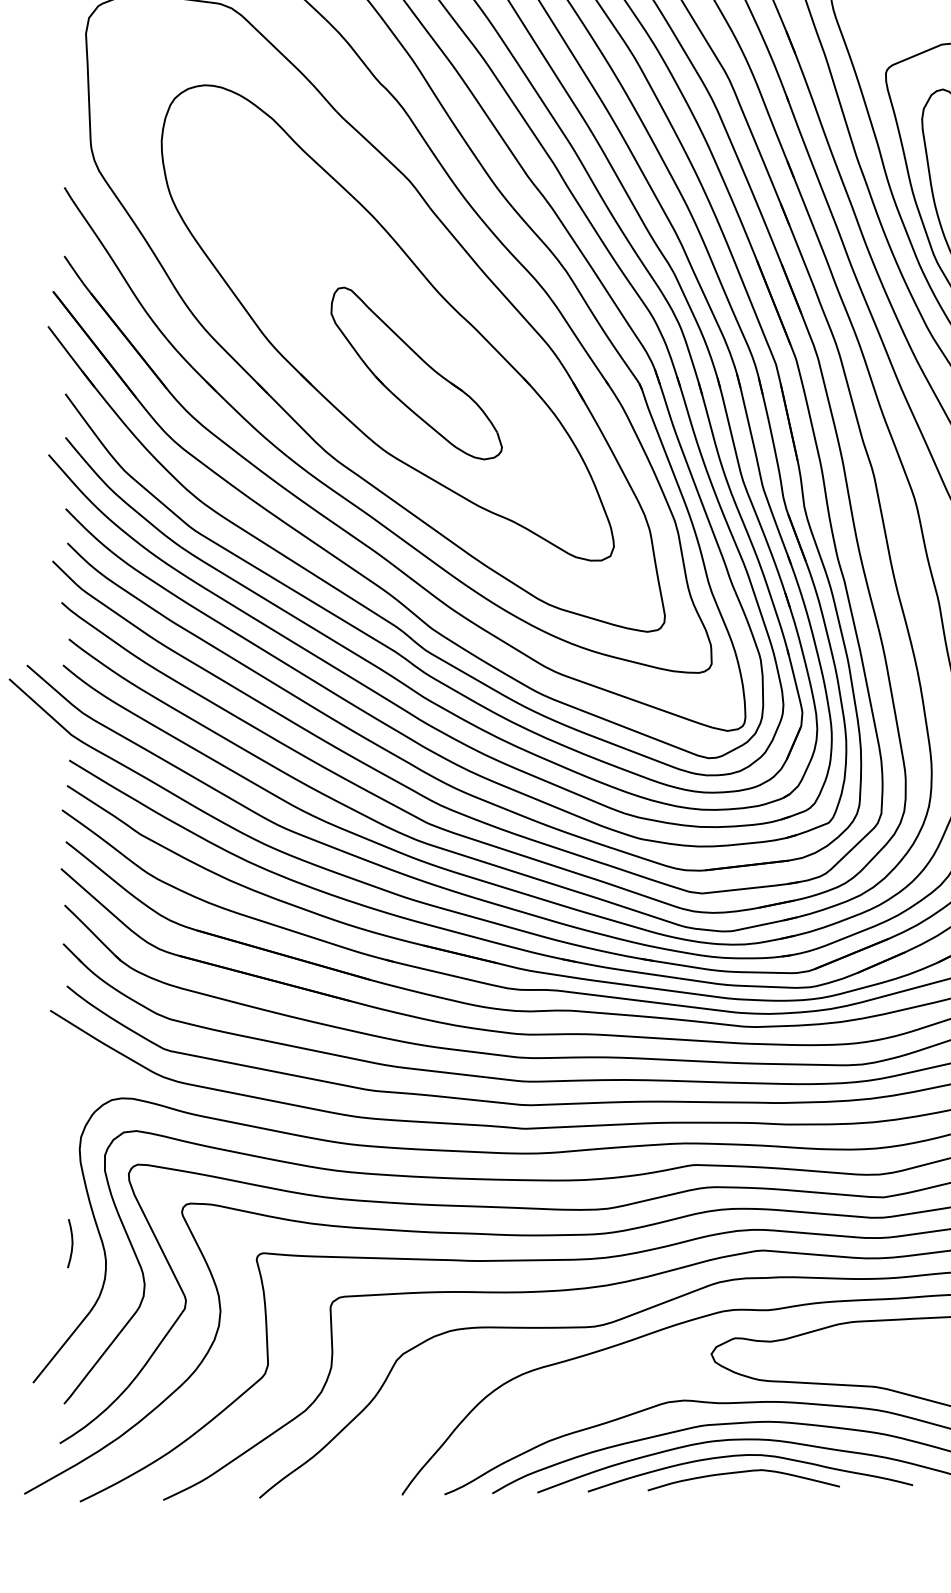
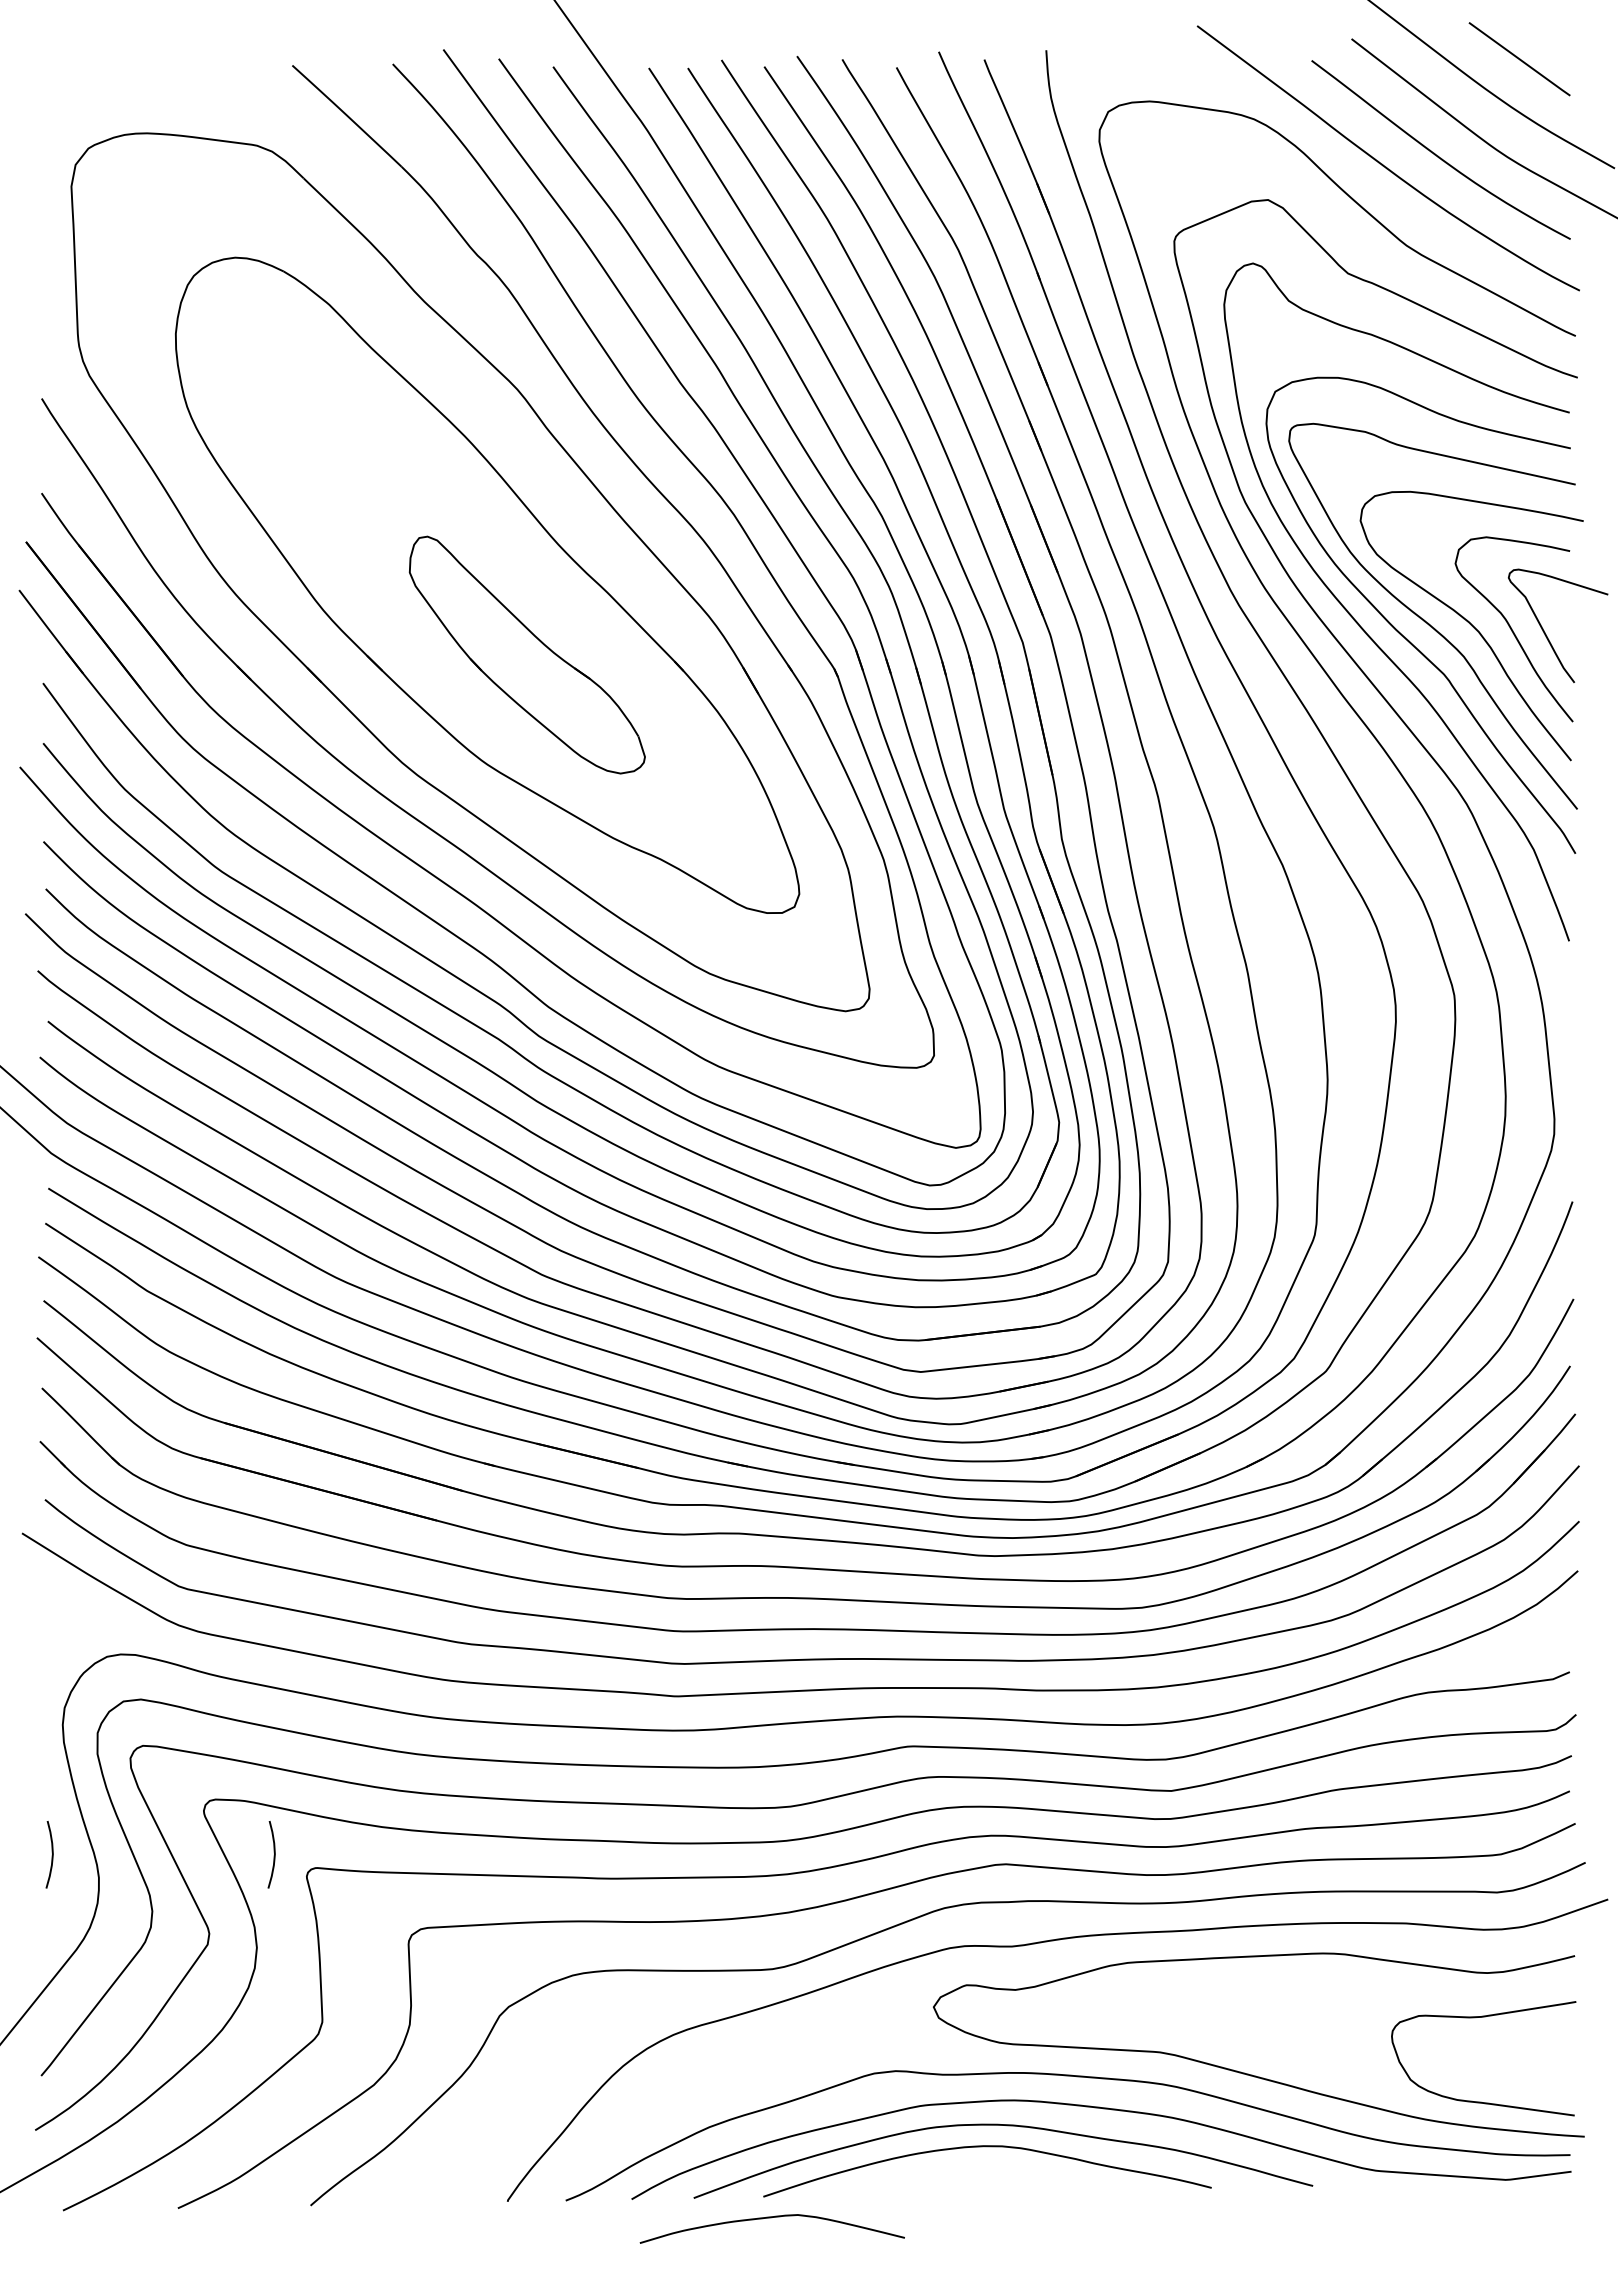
curve: (232, 1244) -> (273, 1855), added
curve: (743, 1472) -> (771, 2218), moved

